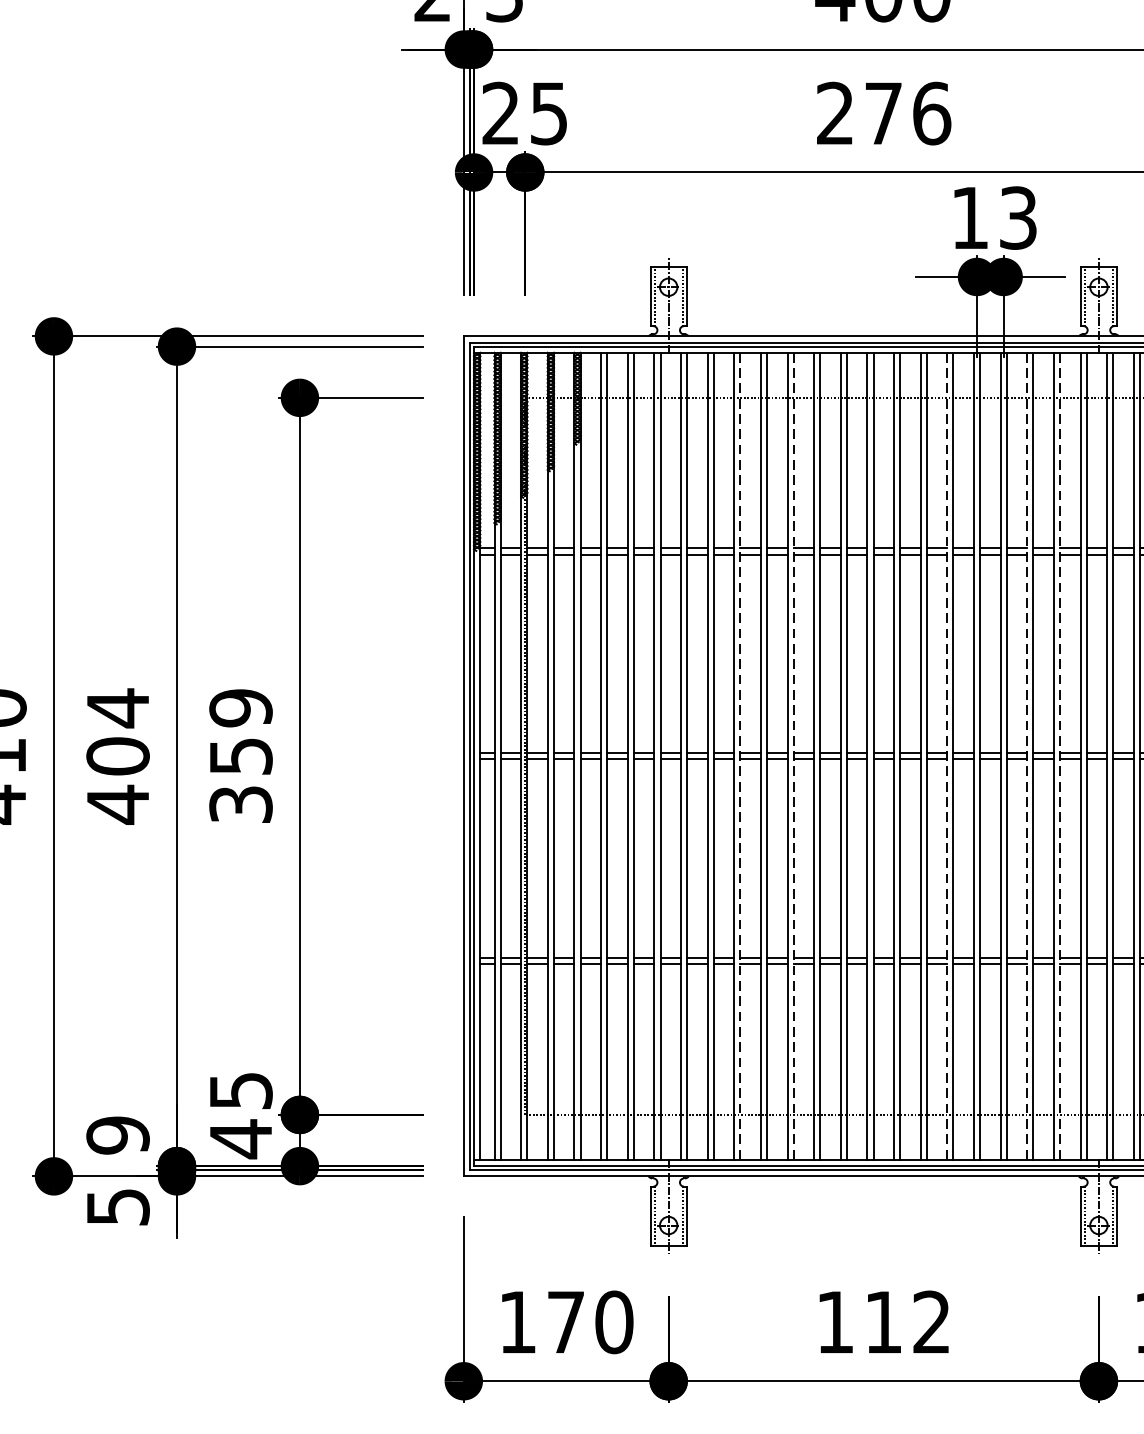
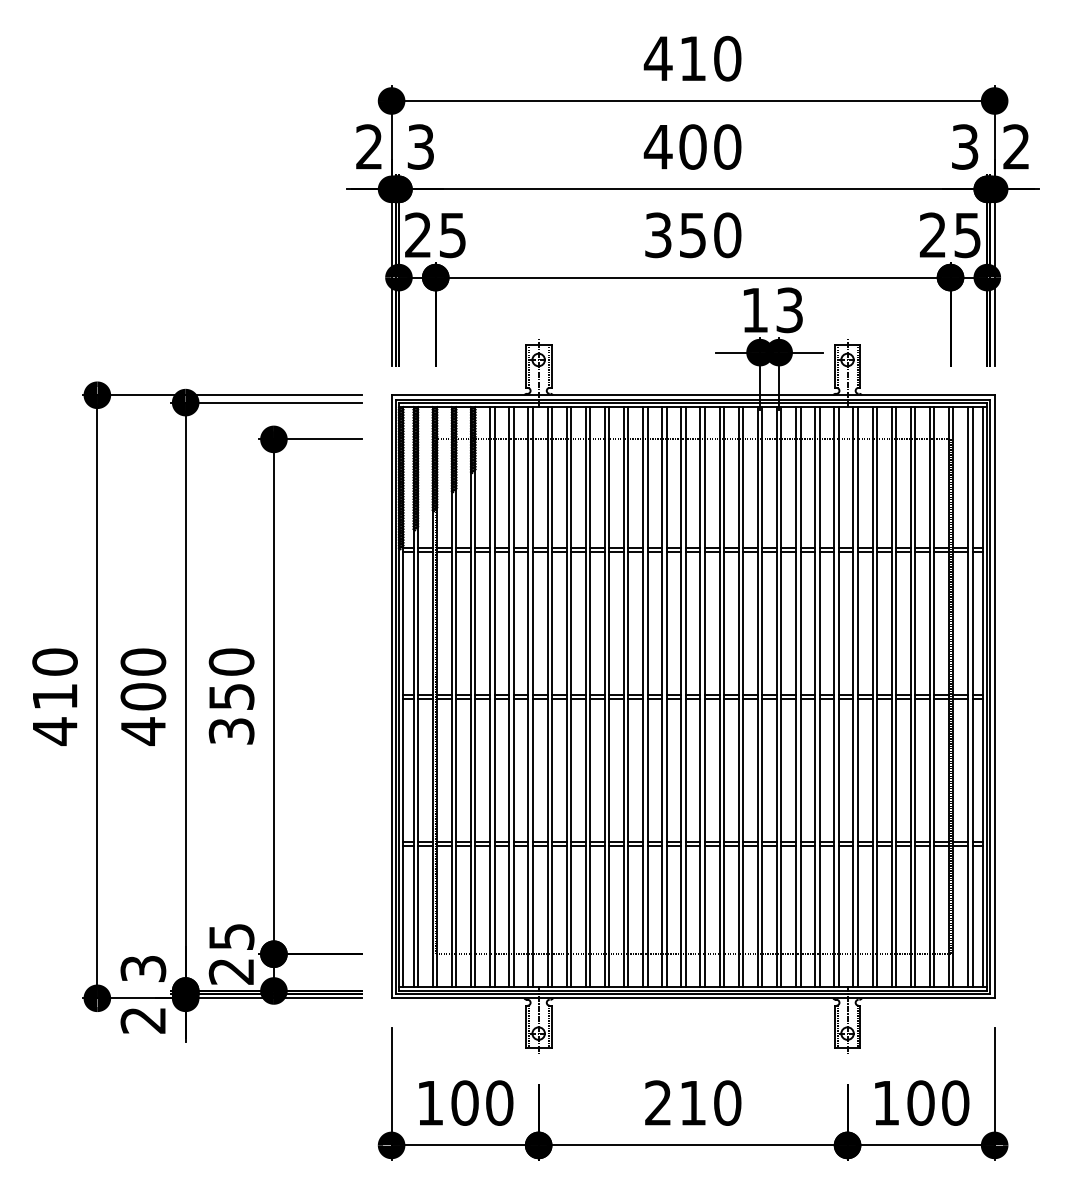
text: (884, 113) -> (693, 235), 276 -> 350
text: (118, 707) -> (143, 661), 404 -> 400
text: (240, 707) -> (231, 661), 359 -> 350
line: (740, 755) -> (590, 696), dashed -> solid
line: (793, 755) -> (628, 696), dashed -> solid
line: (947, 755) -> (738, 696), dashed -> solid
line: (1027, 755) -> (796, 696), dashed -> solid
line: (1059, 755) -> (819, 696), dashed -> solid
text: (118, 1134) -> (143, 968), 9 -> 3
text: (239, 1139) -> (230, 971), 45 -> 25
text: (118, 1207) -> (143, 1020), 5 -> 2
text: (565, 1321) -> (464, 1102), 170 -> 100
text: (884, 1321) -> (693, 1102), 112 -> 210

